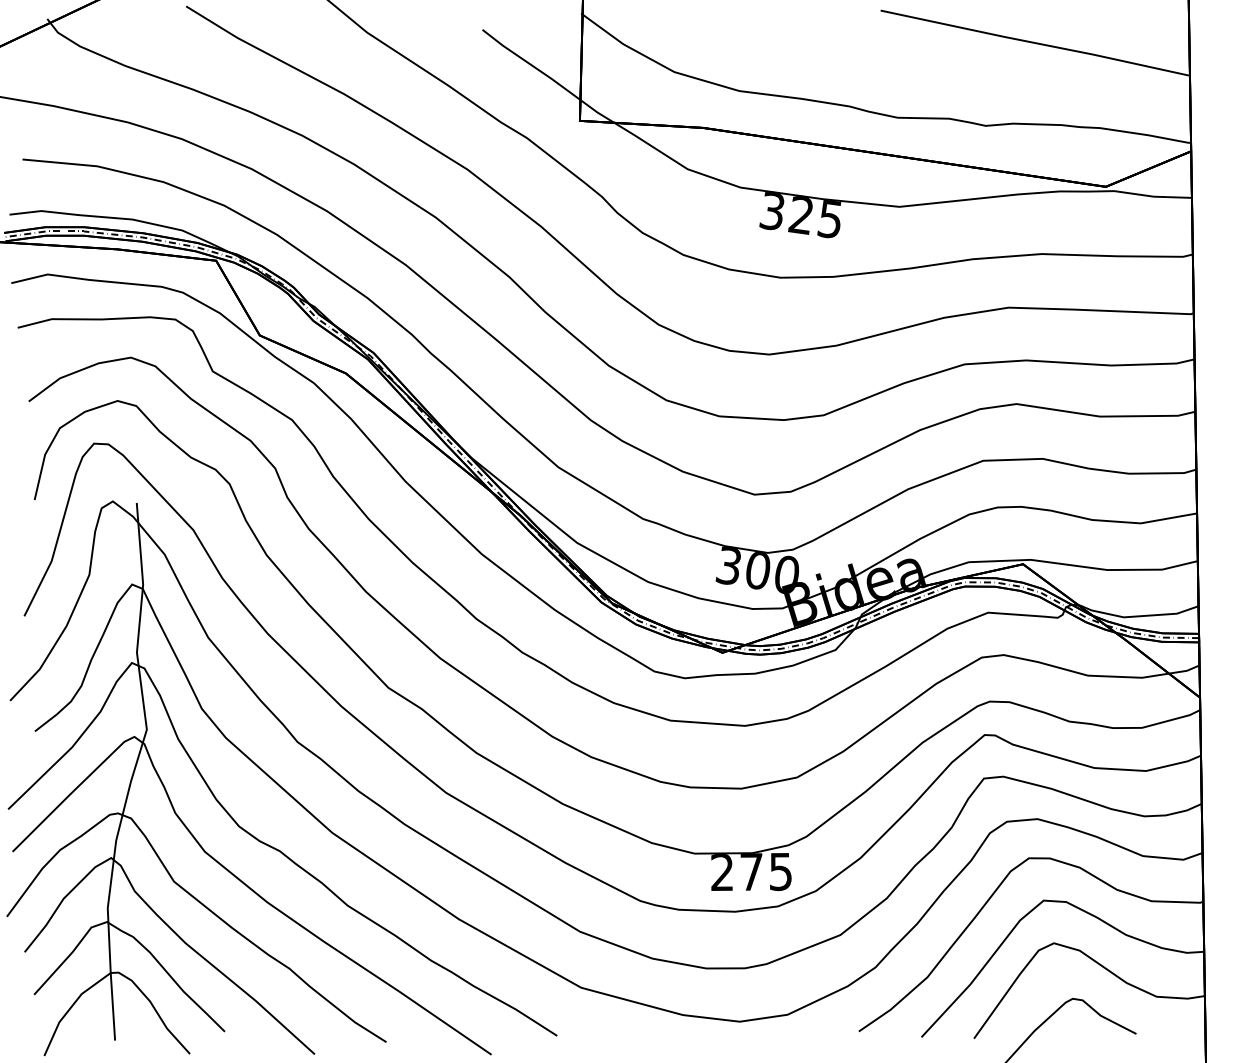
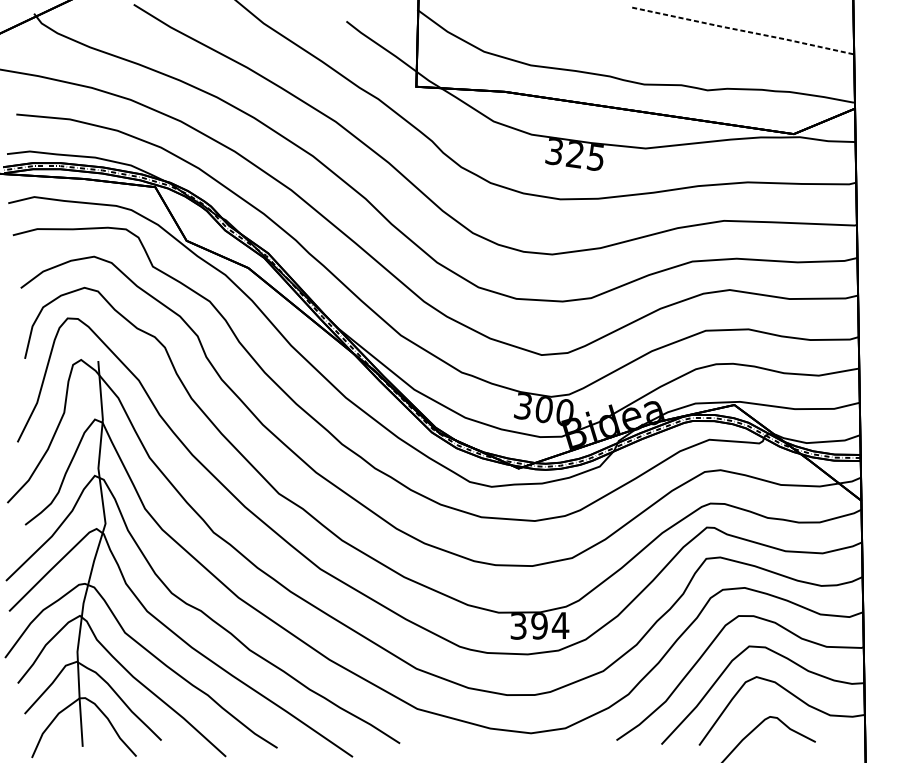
line: (1035, 43) -> (743, 31), solid -> dashed
text: (752, 872) -> (540, 626), 275 -> 394

